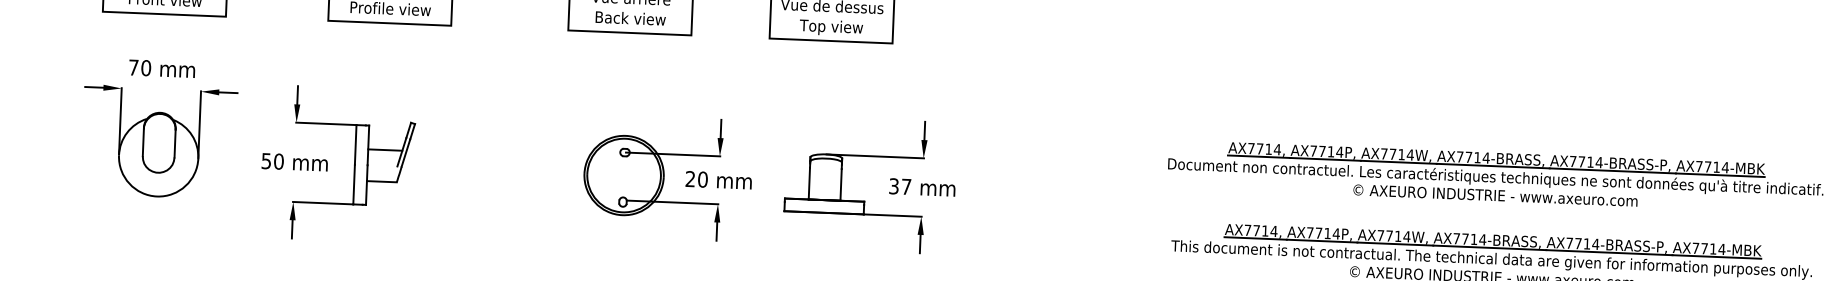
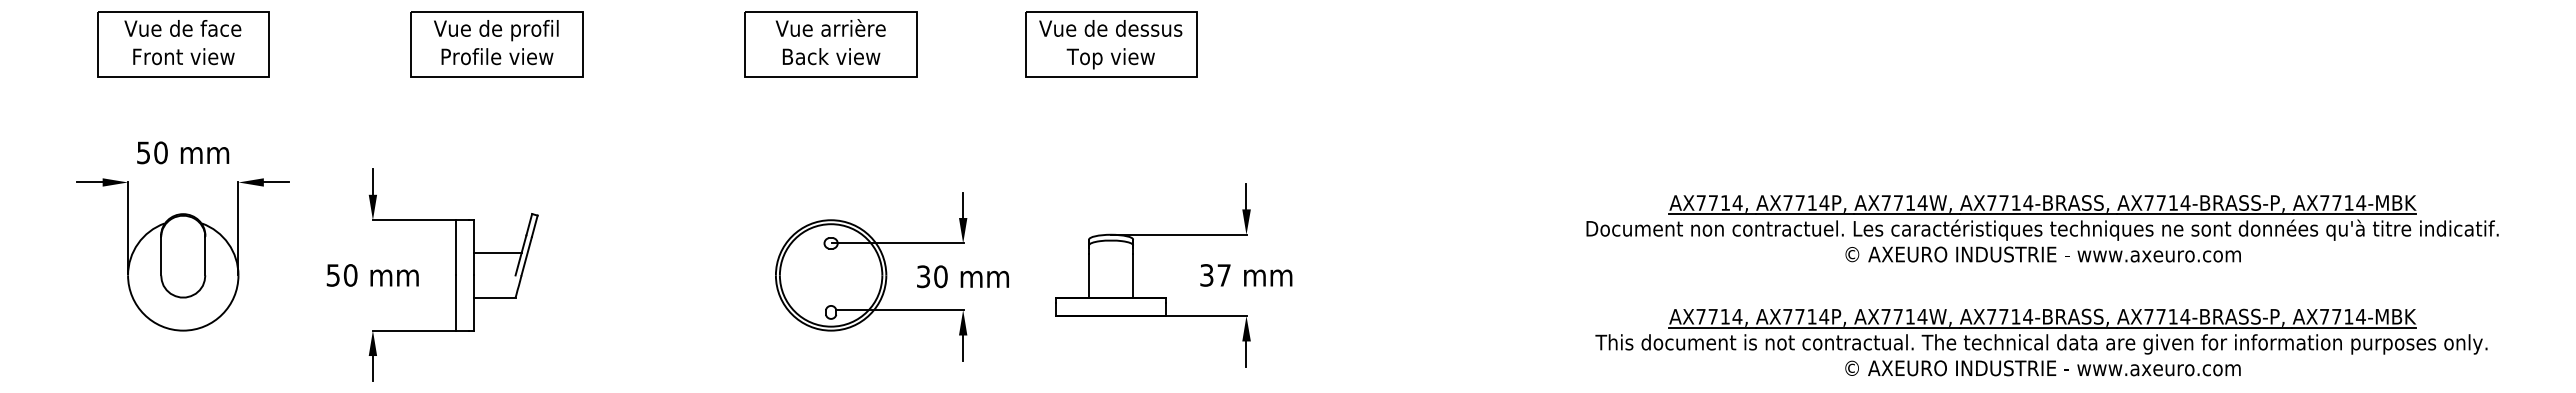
text: (133, 67) -> (143, 152), 70 -> 50
text: (690, 178) -> (923, 276), 20 -> 30

